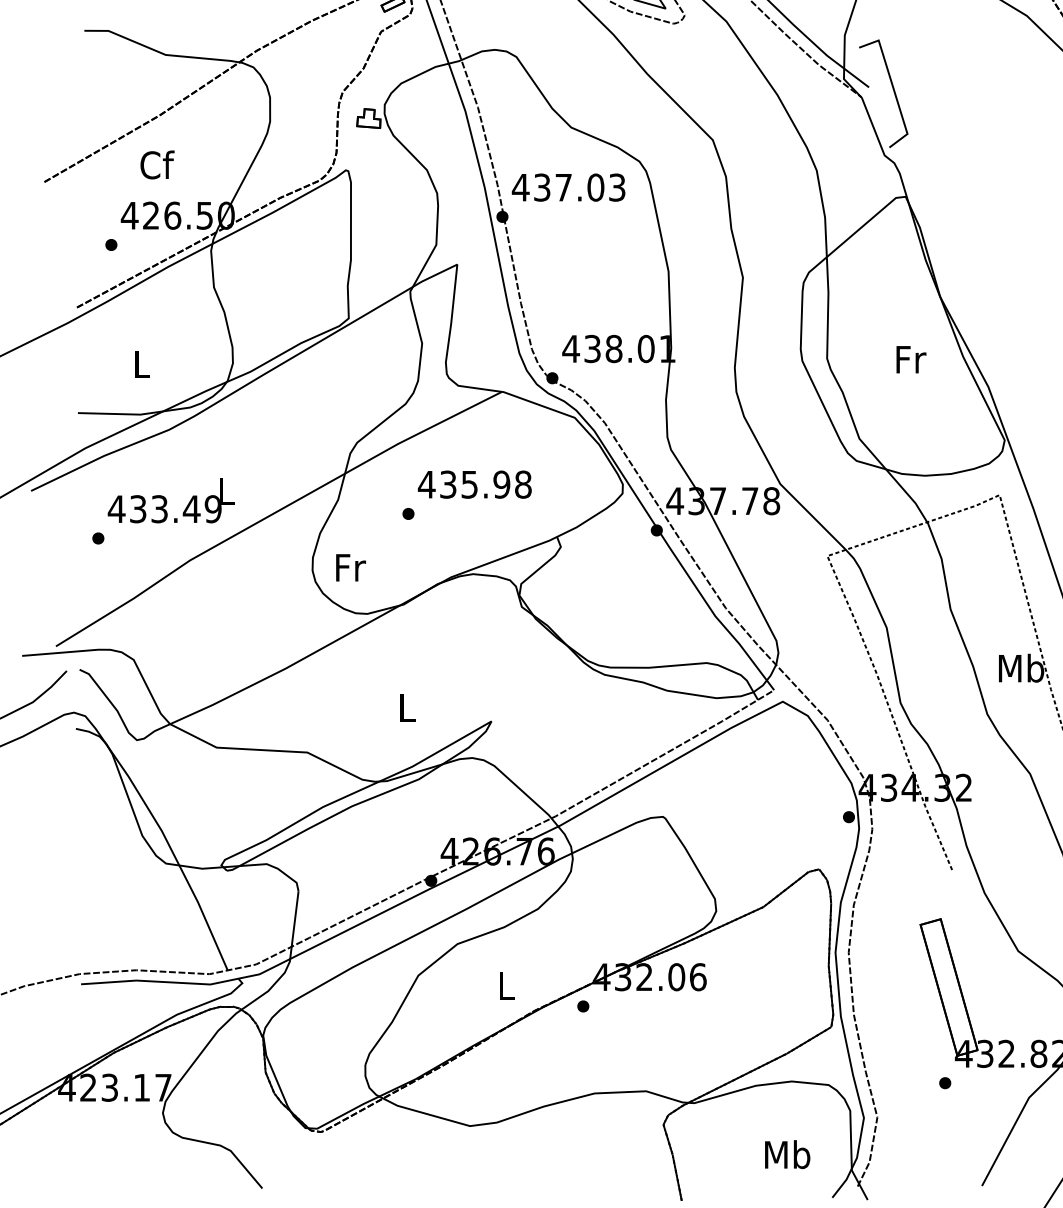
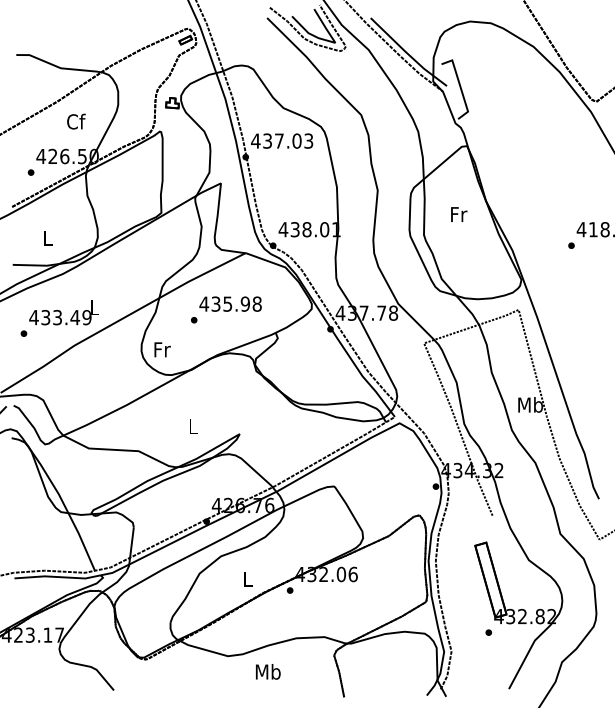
text: (157, 164) -> (76, 121), moved
text: (911, 359) -> (459, 214), moved
text: (788, 1153) -> (268, 671), moved

